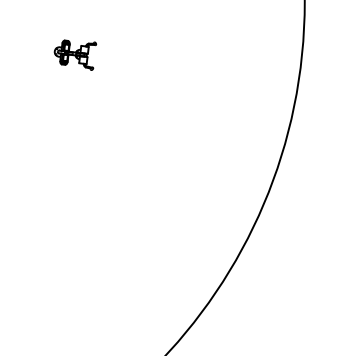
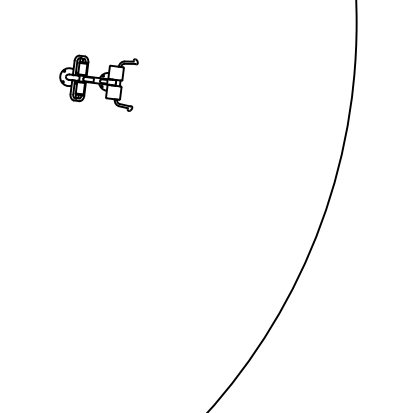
part: (75, 54) -> (98, 82), size x1.67

